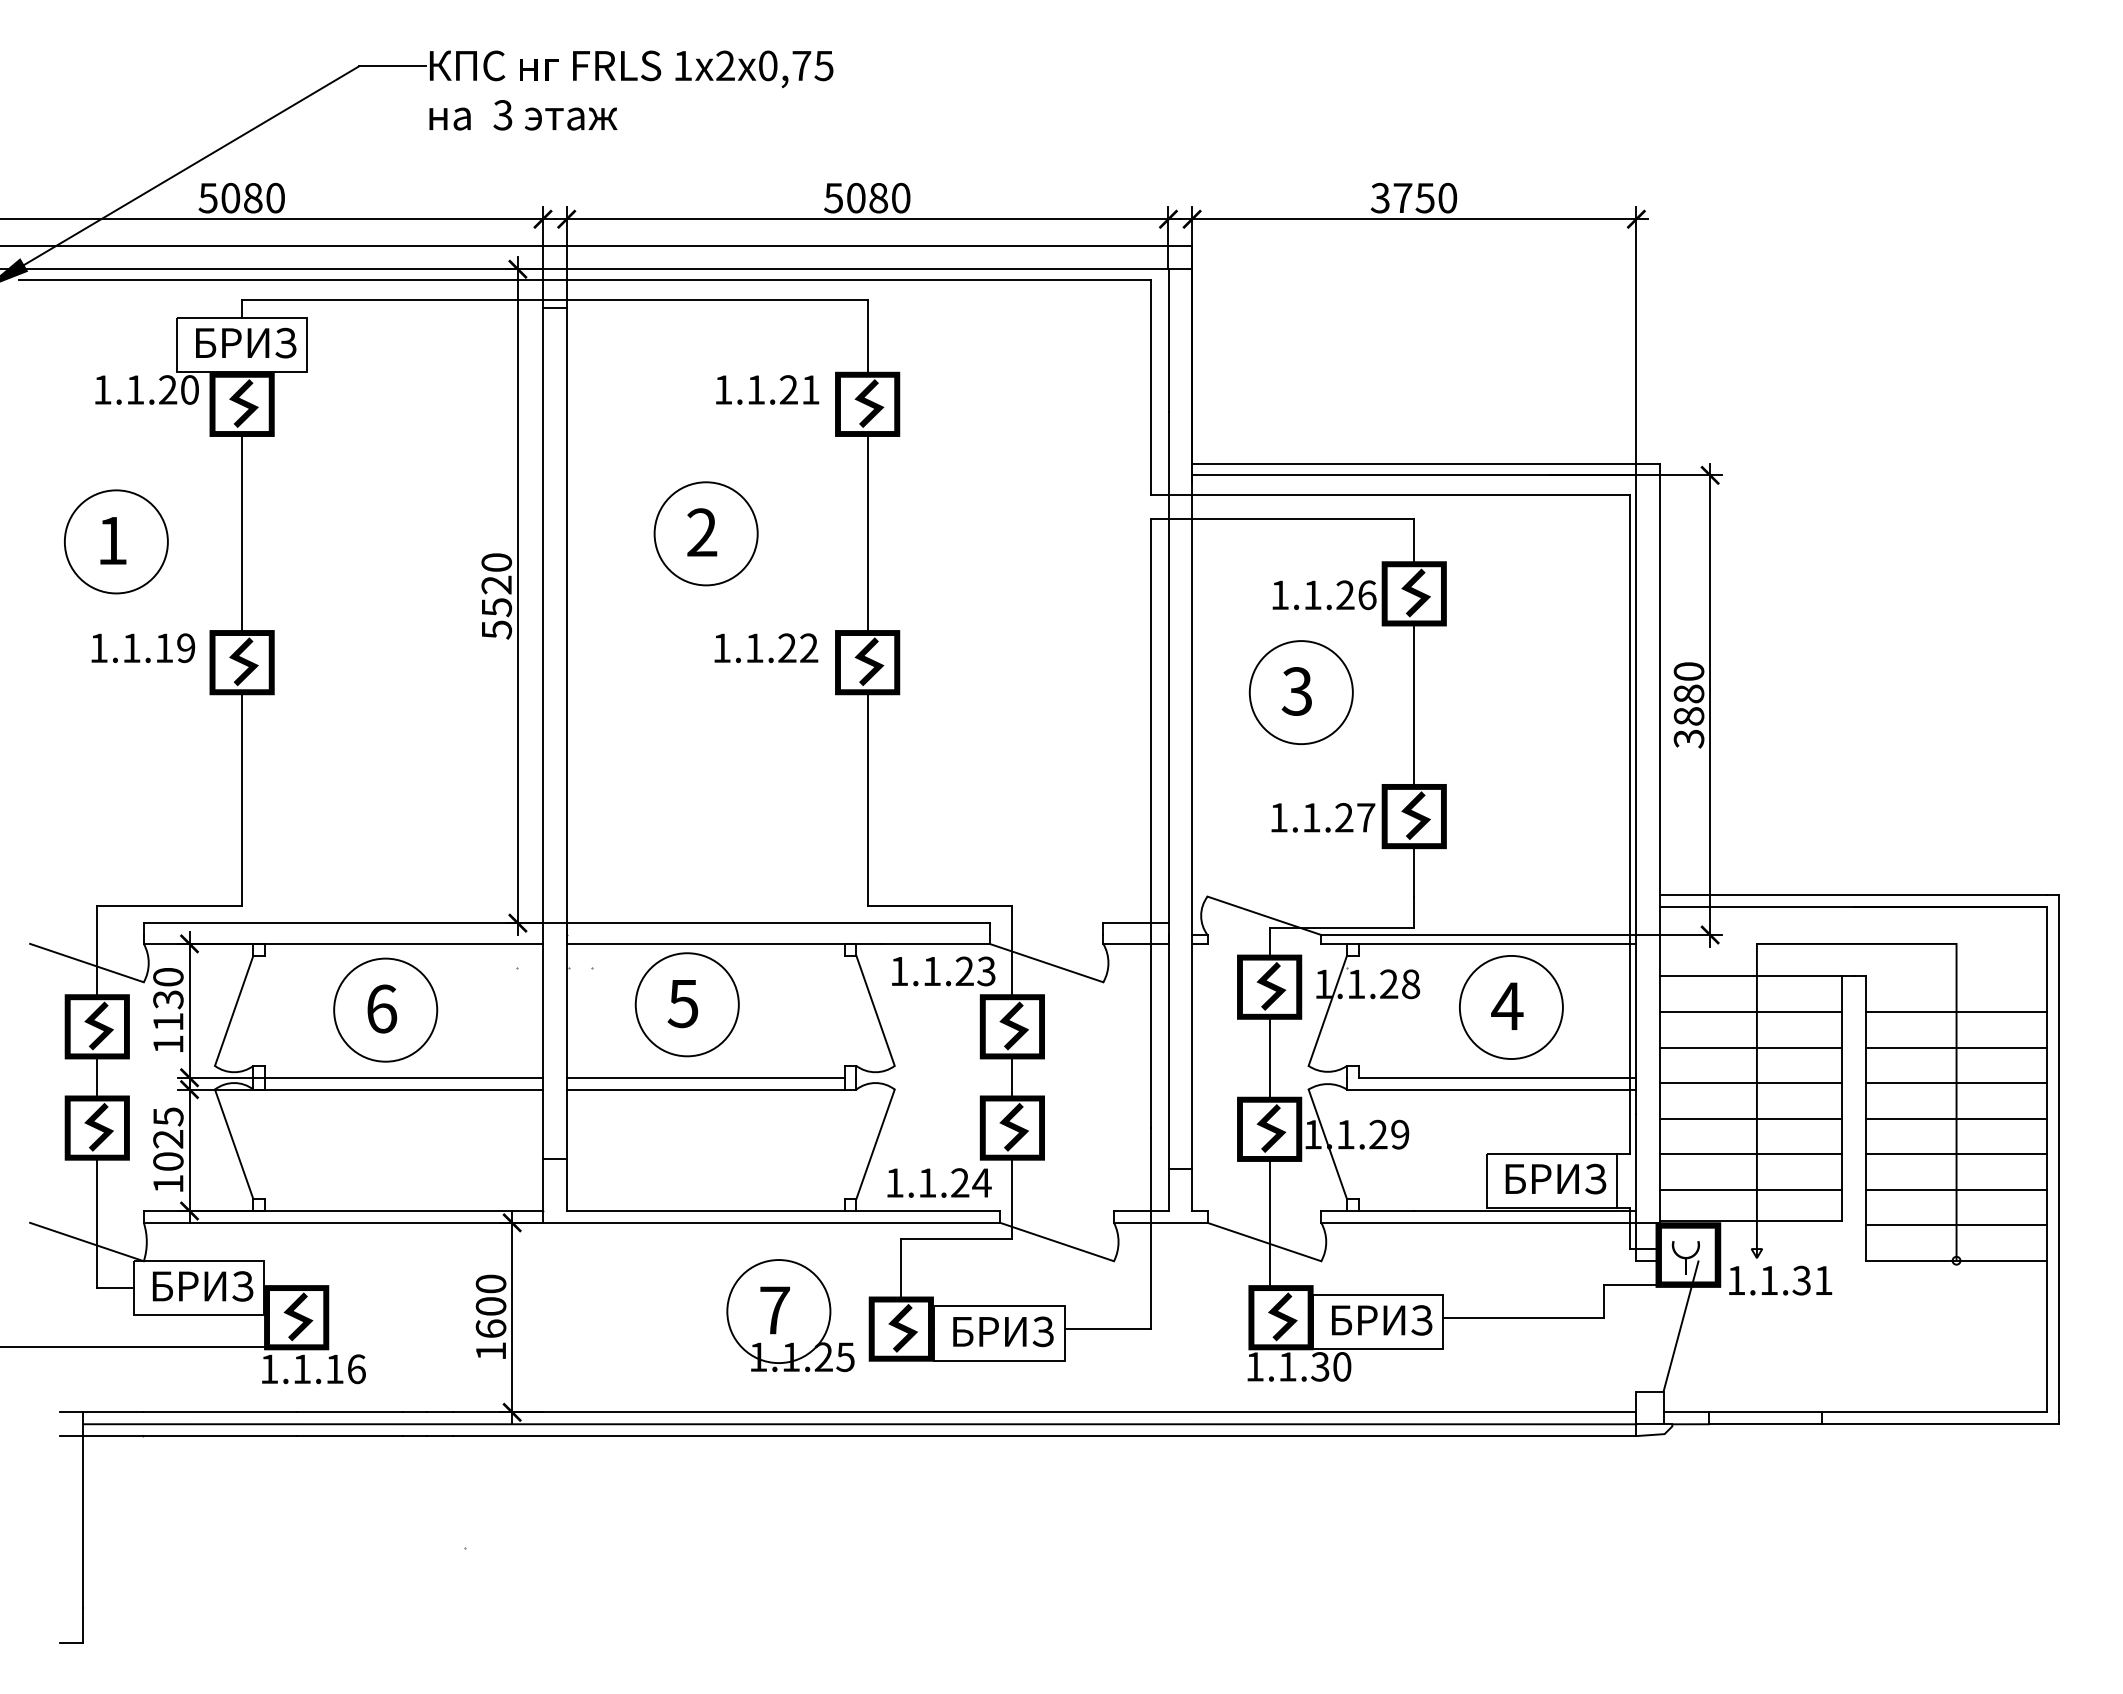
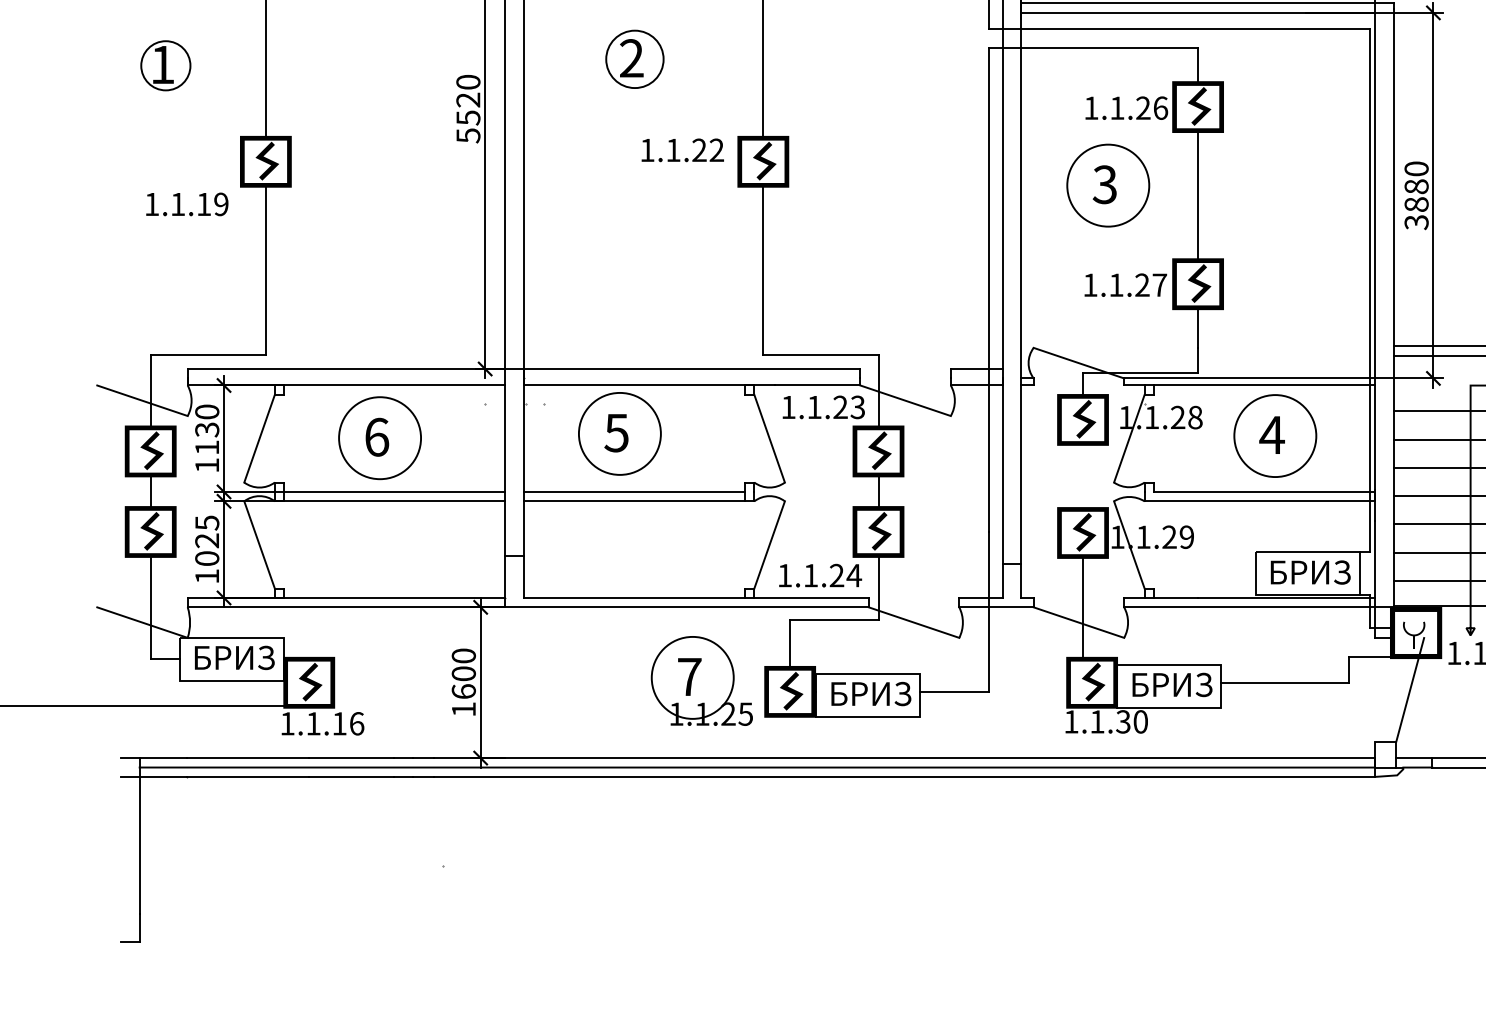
circle: (705, 533) -> (634, 59), size x0.7
circle: (115, 541) -> (165, 65), size x0.6
text: (142, 648) -> (186, 204), moved
line: (1269, 1057) -> (1082, 475), removed

